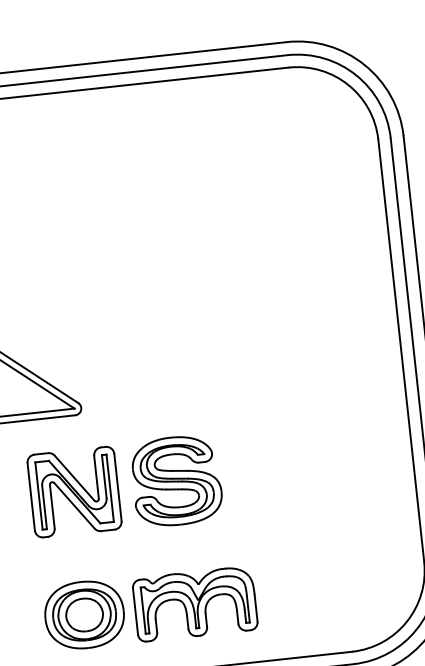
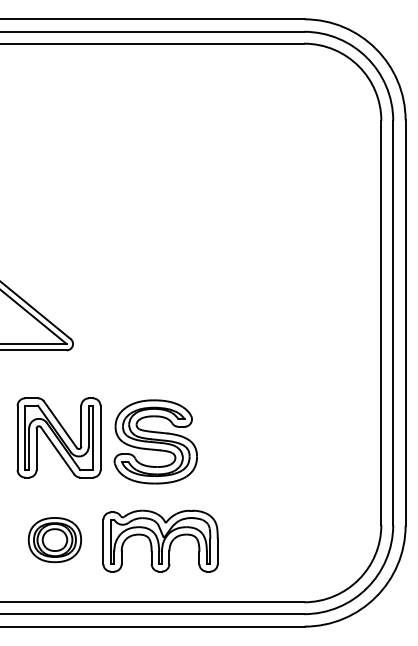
part: (176, 480) -> (155, 441), moved
part: (73, 491) -> (58, 437), moved
part: (84, 614) -> (54, 539), size x0.7

